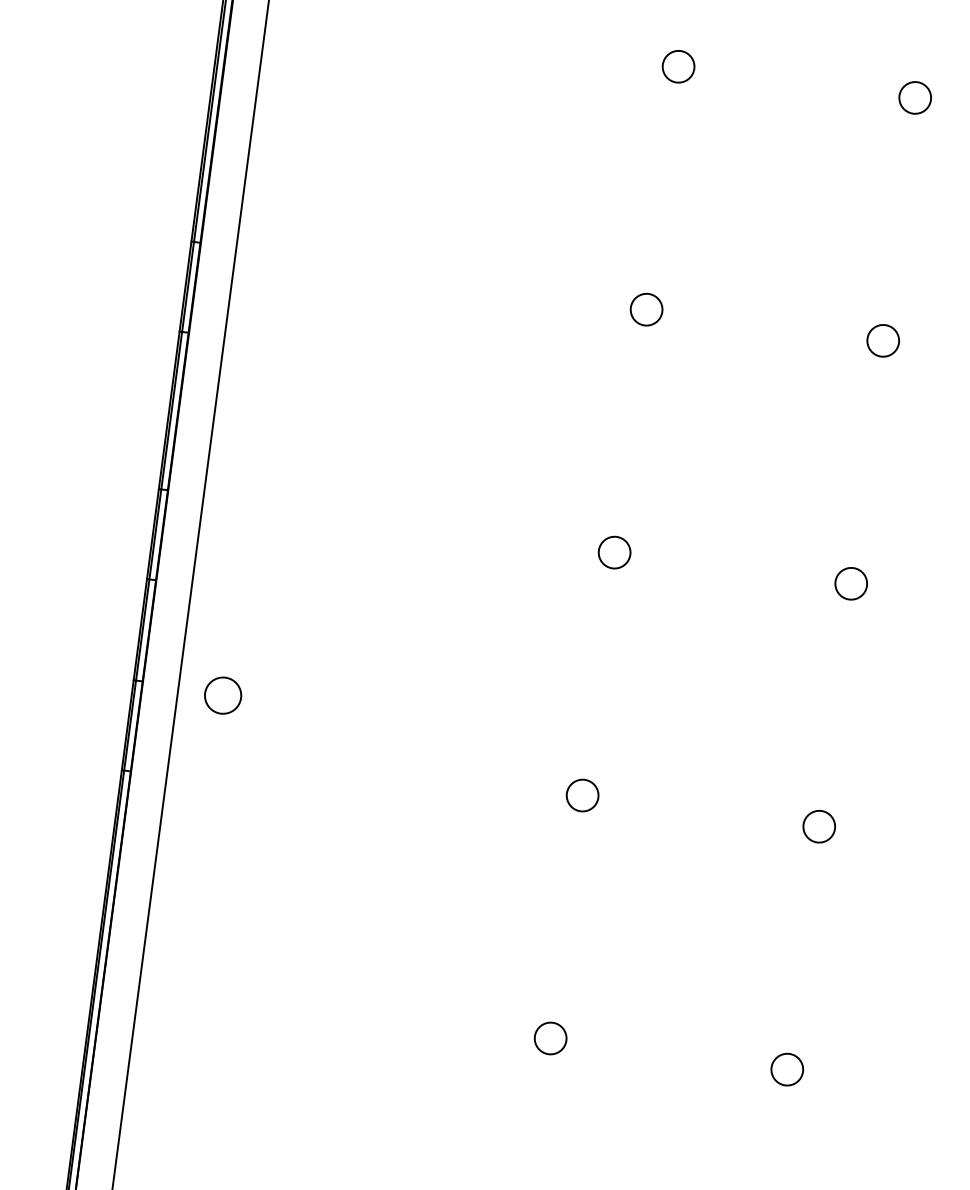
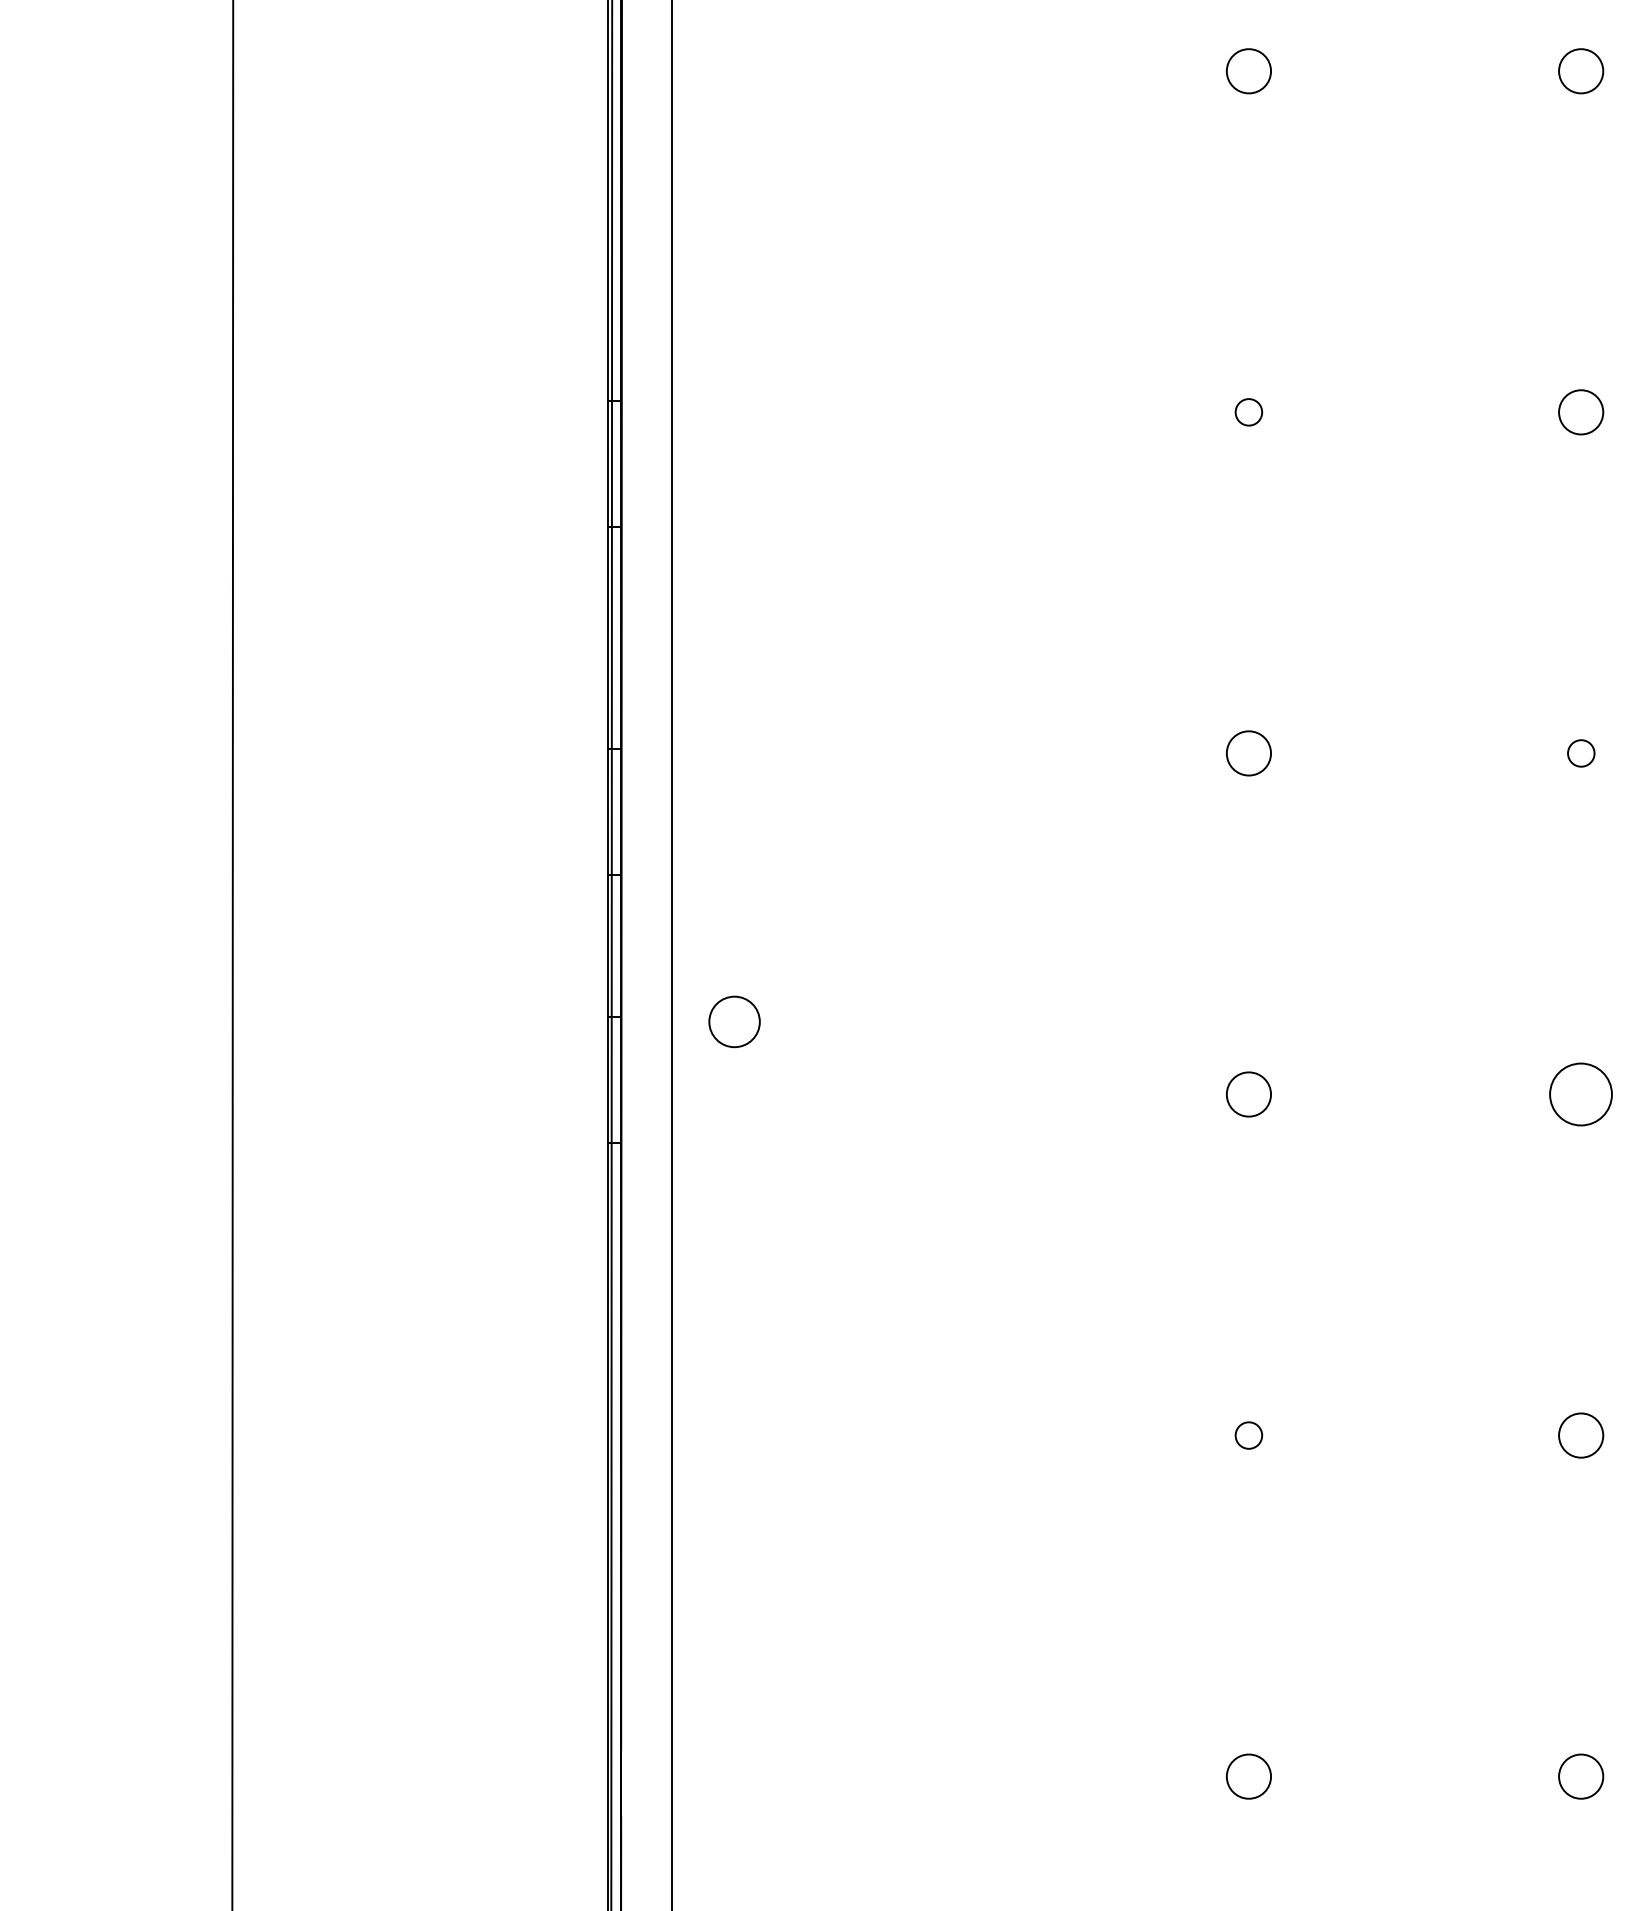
circle: (646, 309) -> (1248, 412), size x0.6
circle: (851, 583) -> (1581, 753), size x0.6
circle: (819, 826) -> (1581, 1094), size x1.4
circle: (550, 1038) -> (1248, 1435), size x0.6

